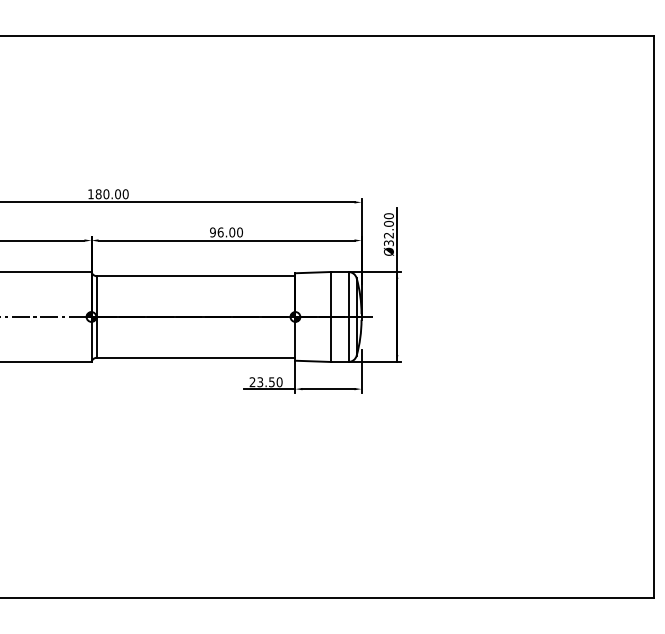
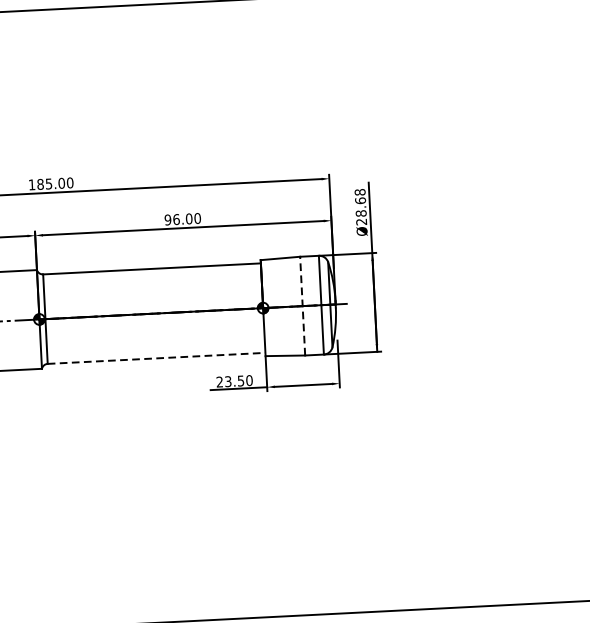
text: (106, 194) -> (49, 184), 180.00 -> 185.00
text: (388, 229) -> (360, 206), Ø32.00 -> Ø28.68
line: (331, 316) -> (302, 305), solid -> dashed
line: (196, 357) -> (156, 358), solid -> dashed

